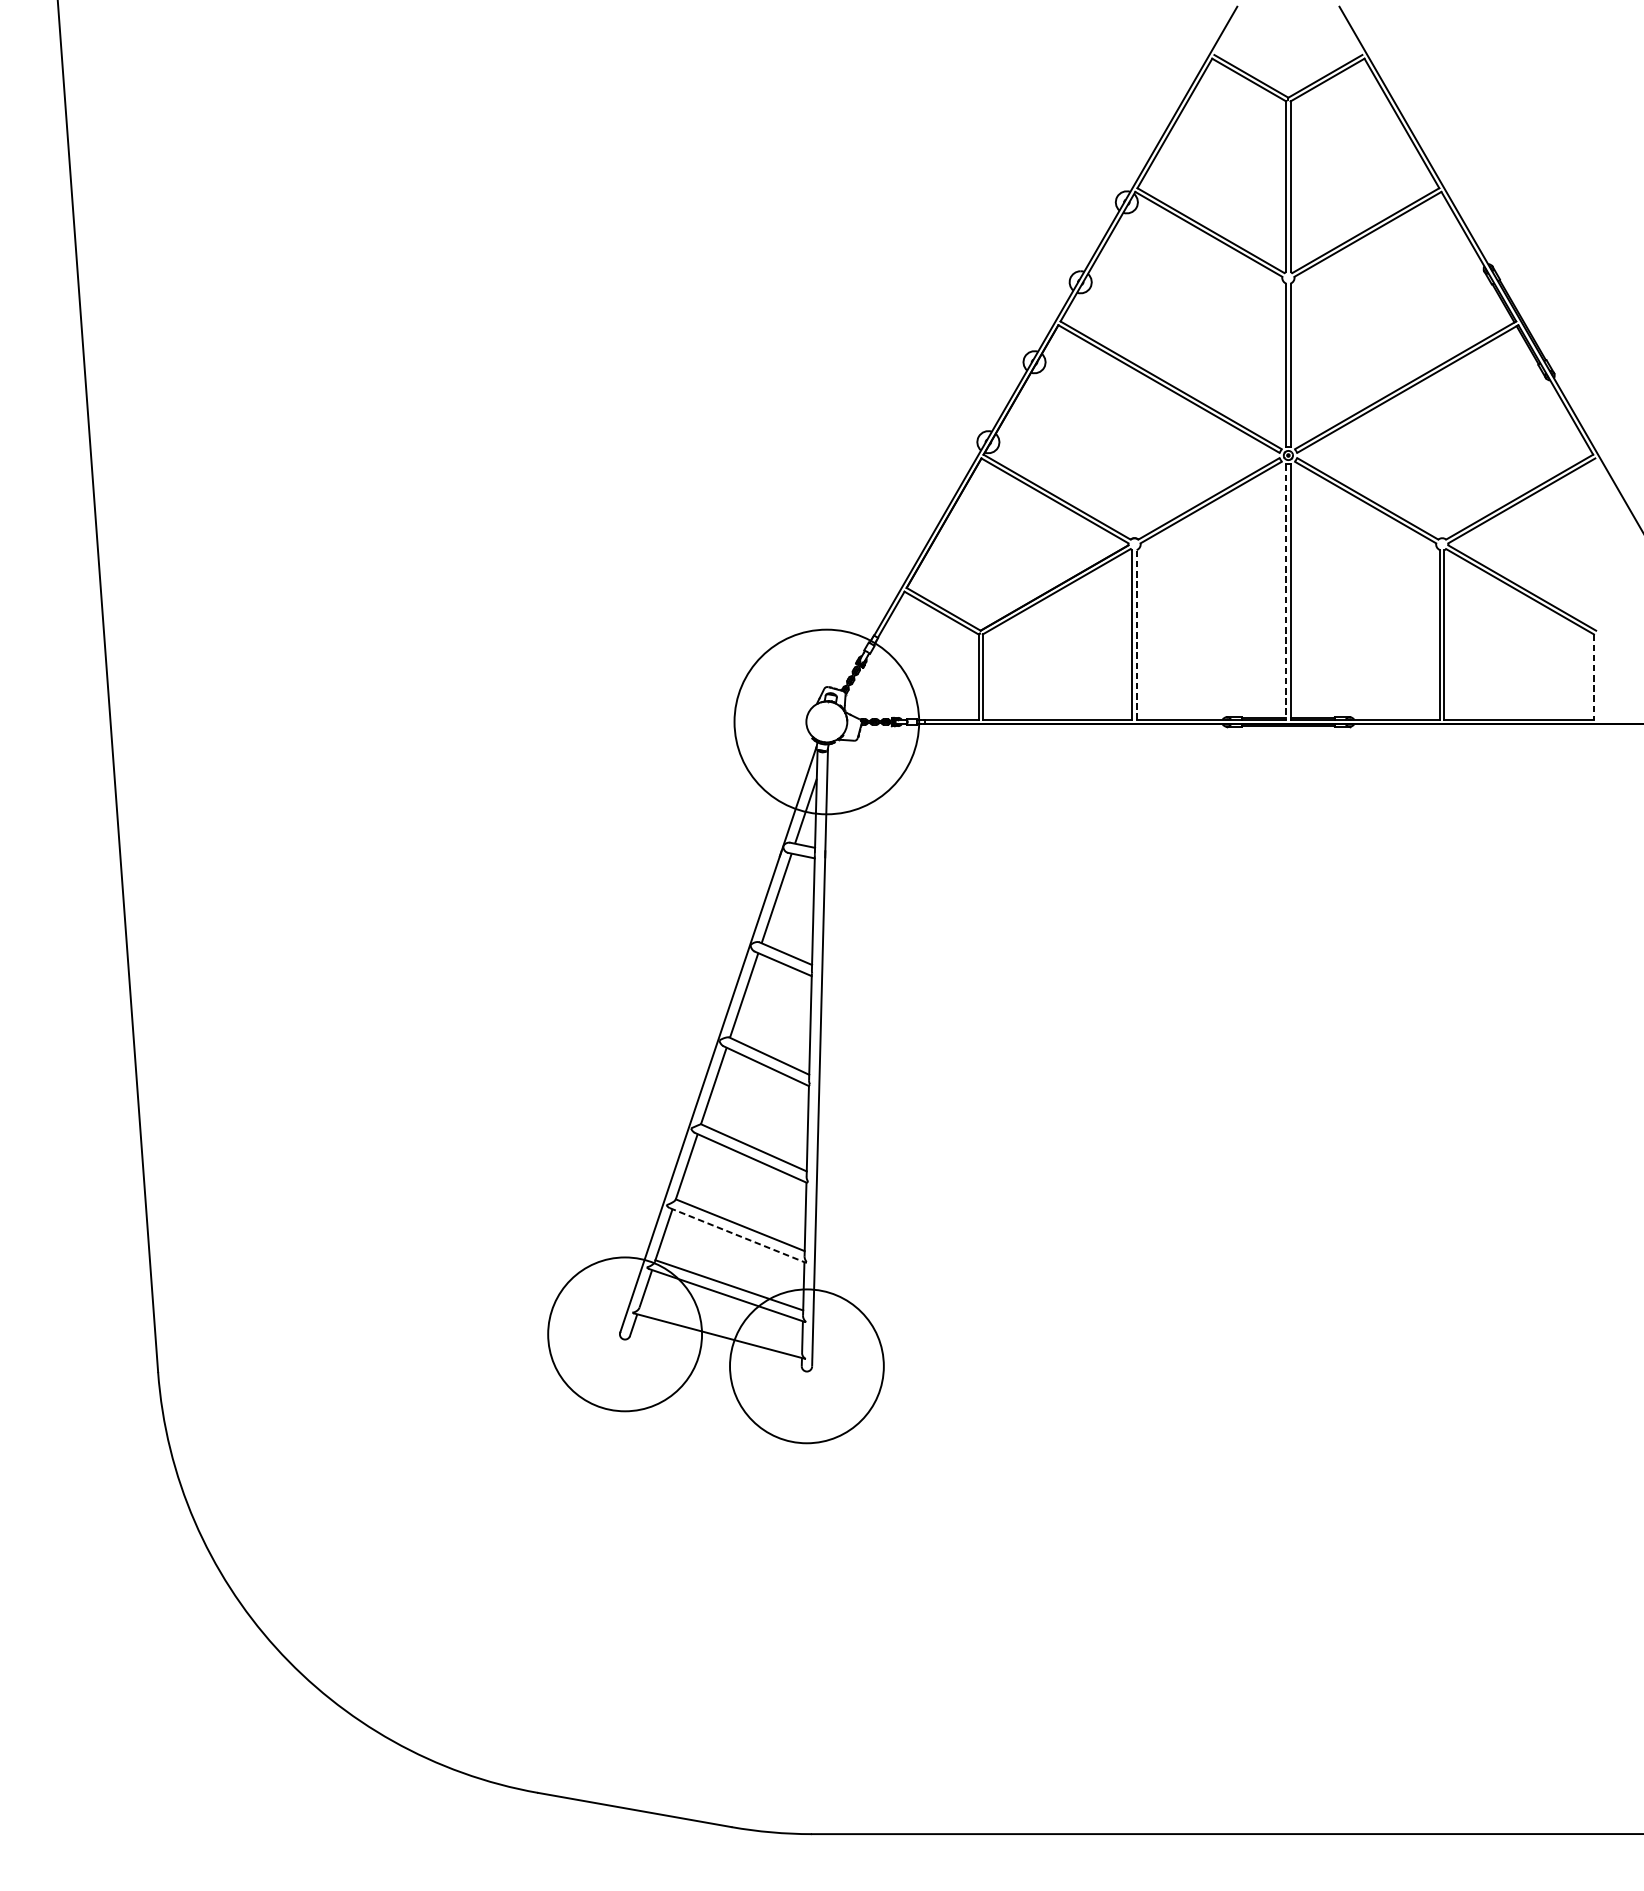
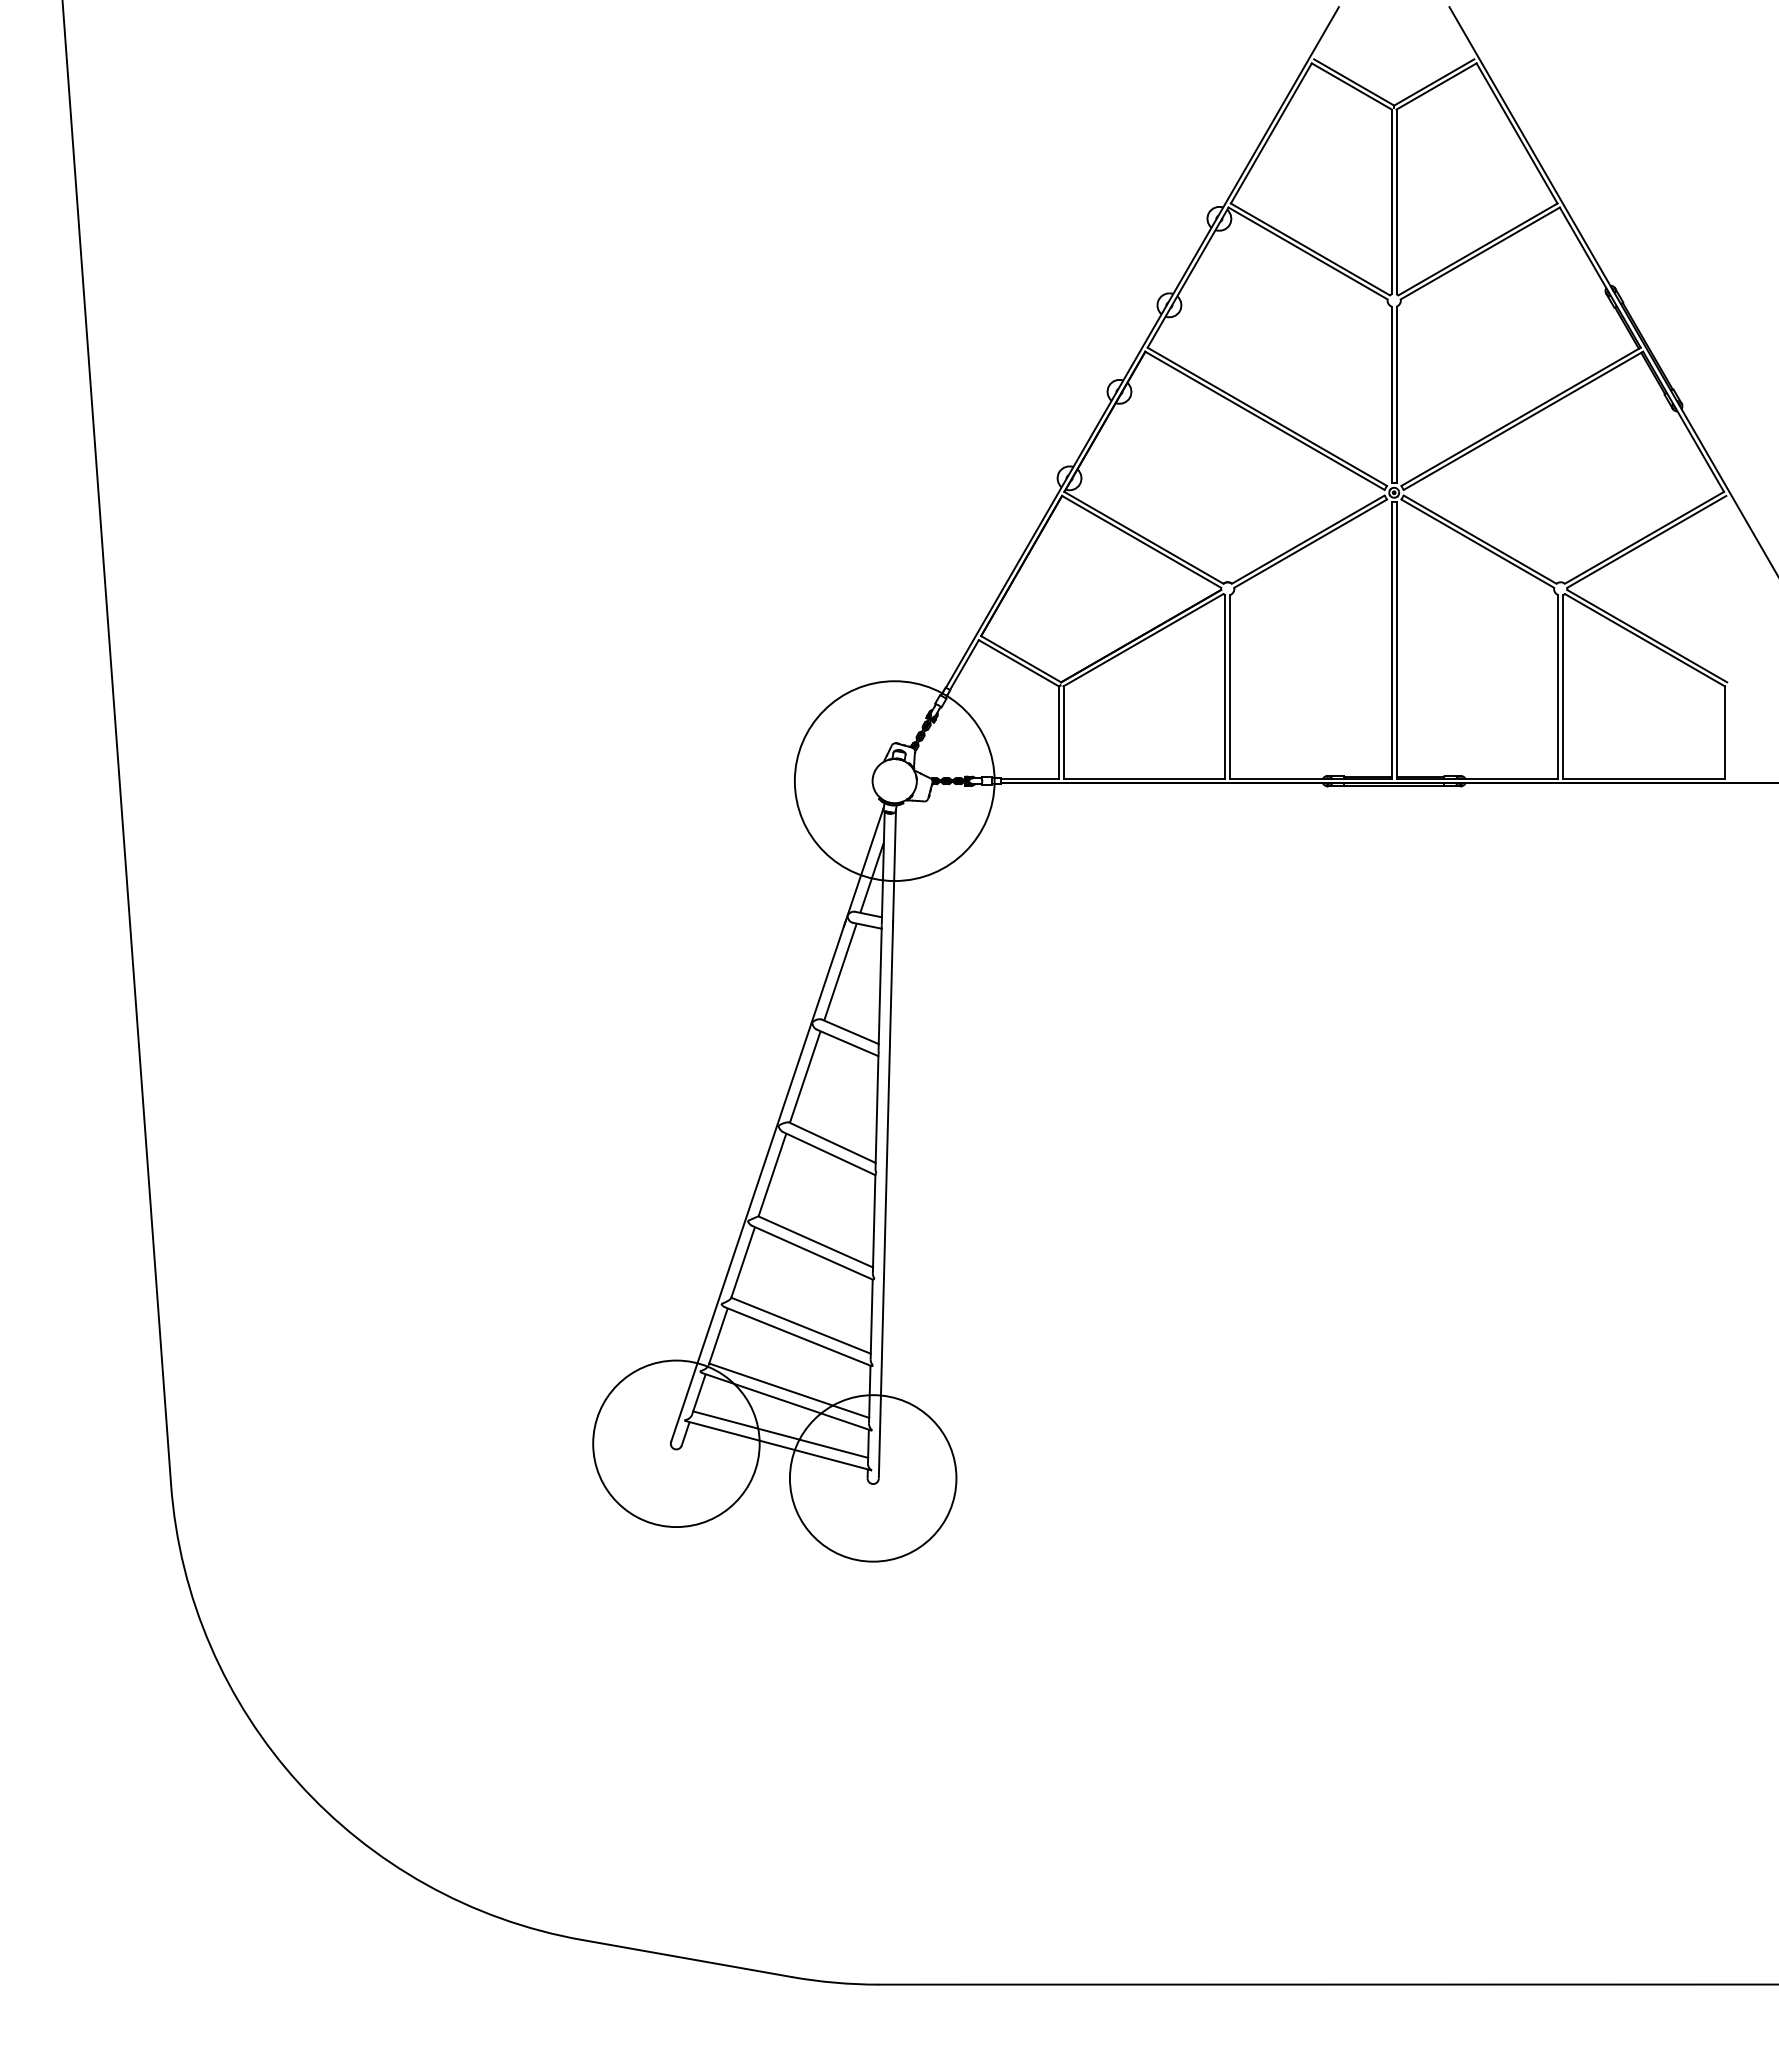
line: (1285, 592) -> (1391, 641), dashed -> solid
line: (1137, 634) -> (1230, 686), dashed -> solid
line: (1593, 677) -> (1724, 733), dashed -> solid
line: (736, 1235) -> (797, 1336), dashed -> solid
line: (721, 1325) -> (780, 1434), added

